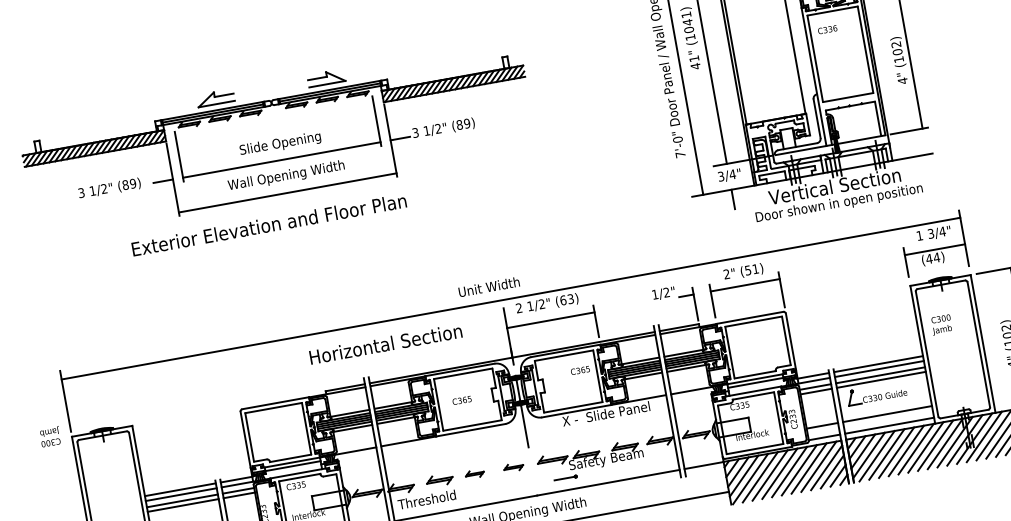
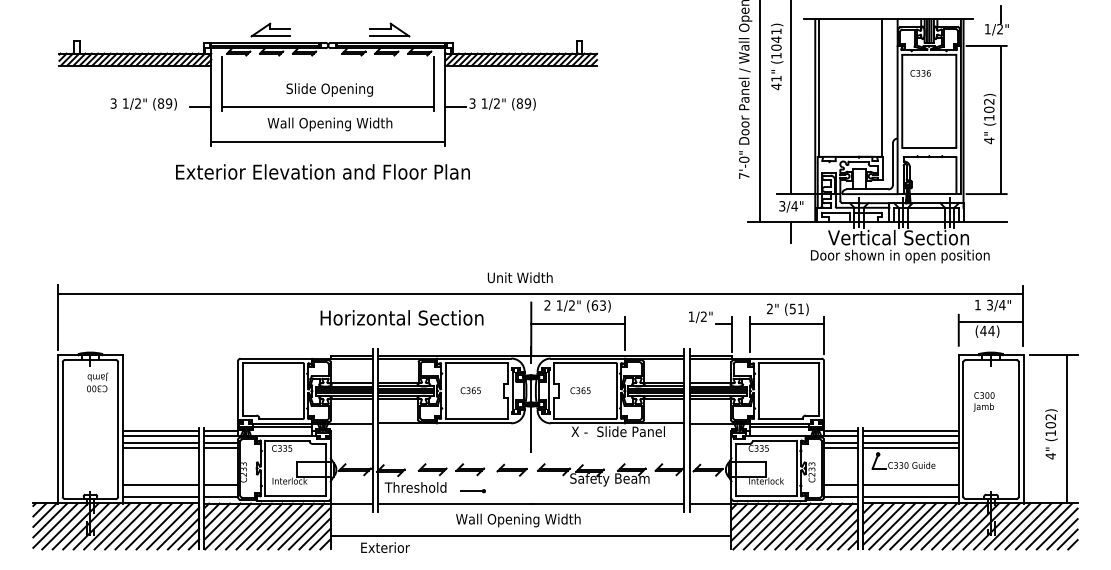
text: (268, 224) -> (322, 171), moved
text: (580, 370) -> (580, 390), moved
text: (50, 436) -> (97, 382), moved
part: (513, 466) -> (511, 469), size x1.43
part: (474, 473) -> (470, 469), size x1.43
part: (565, 478) -> (472, 491), moved

